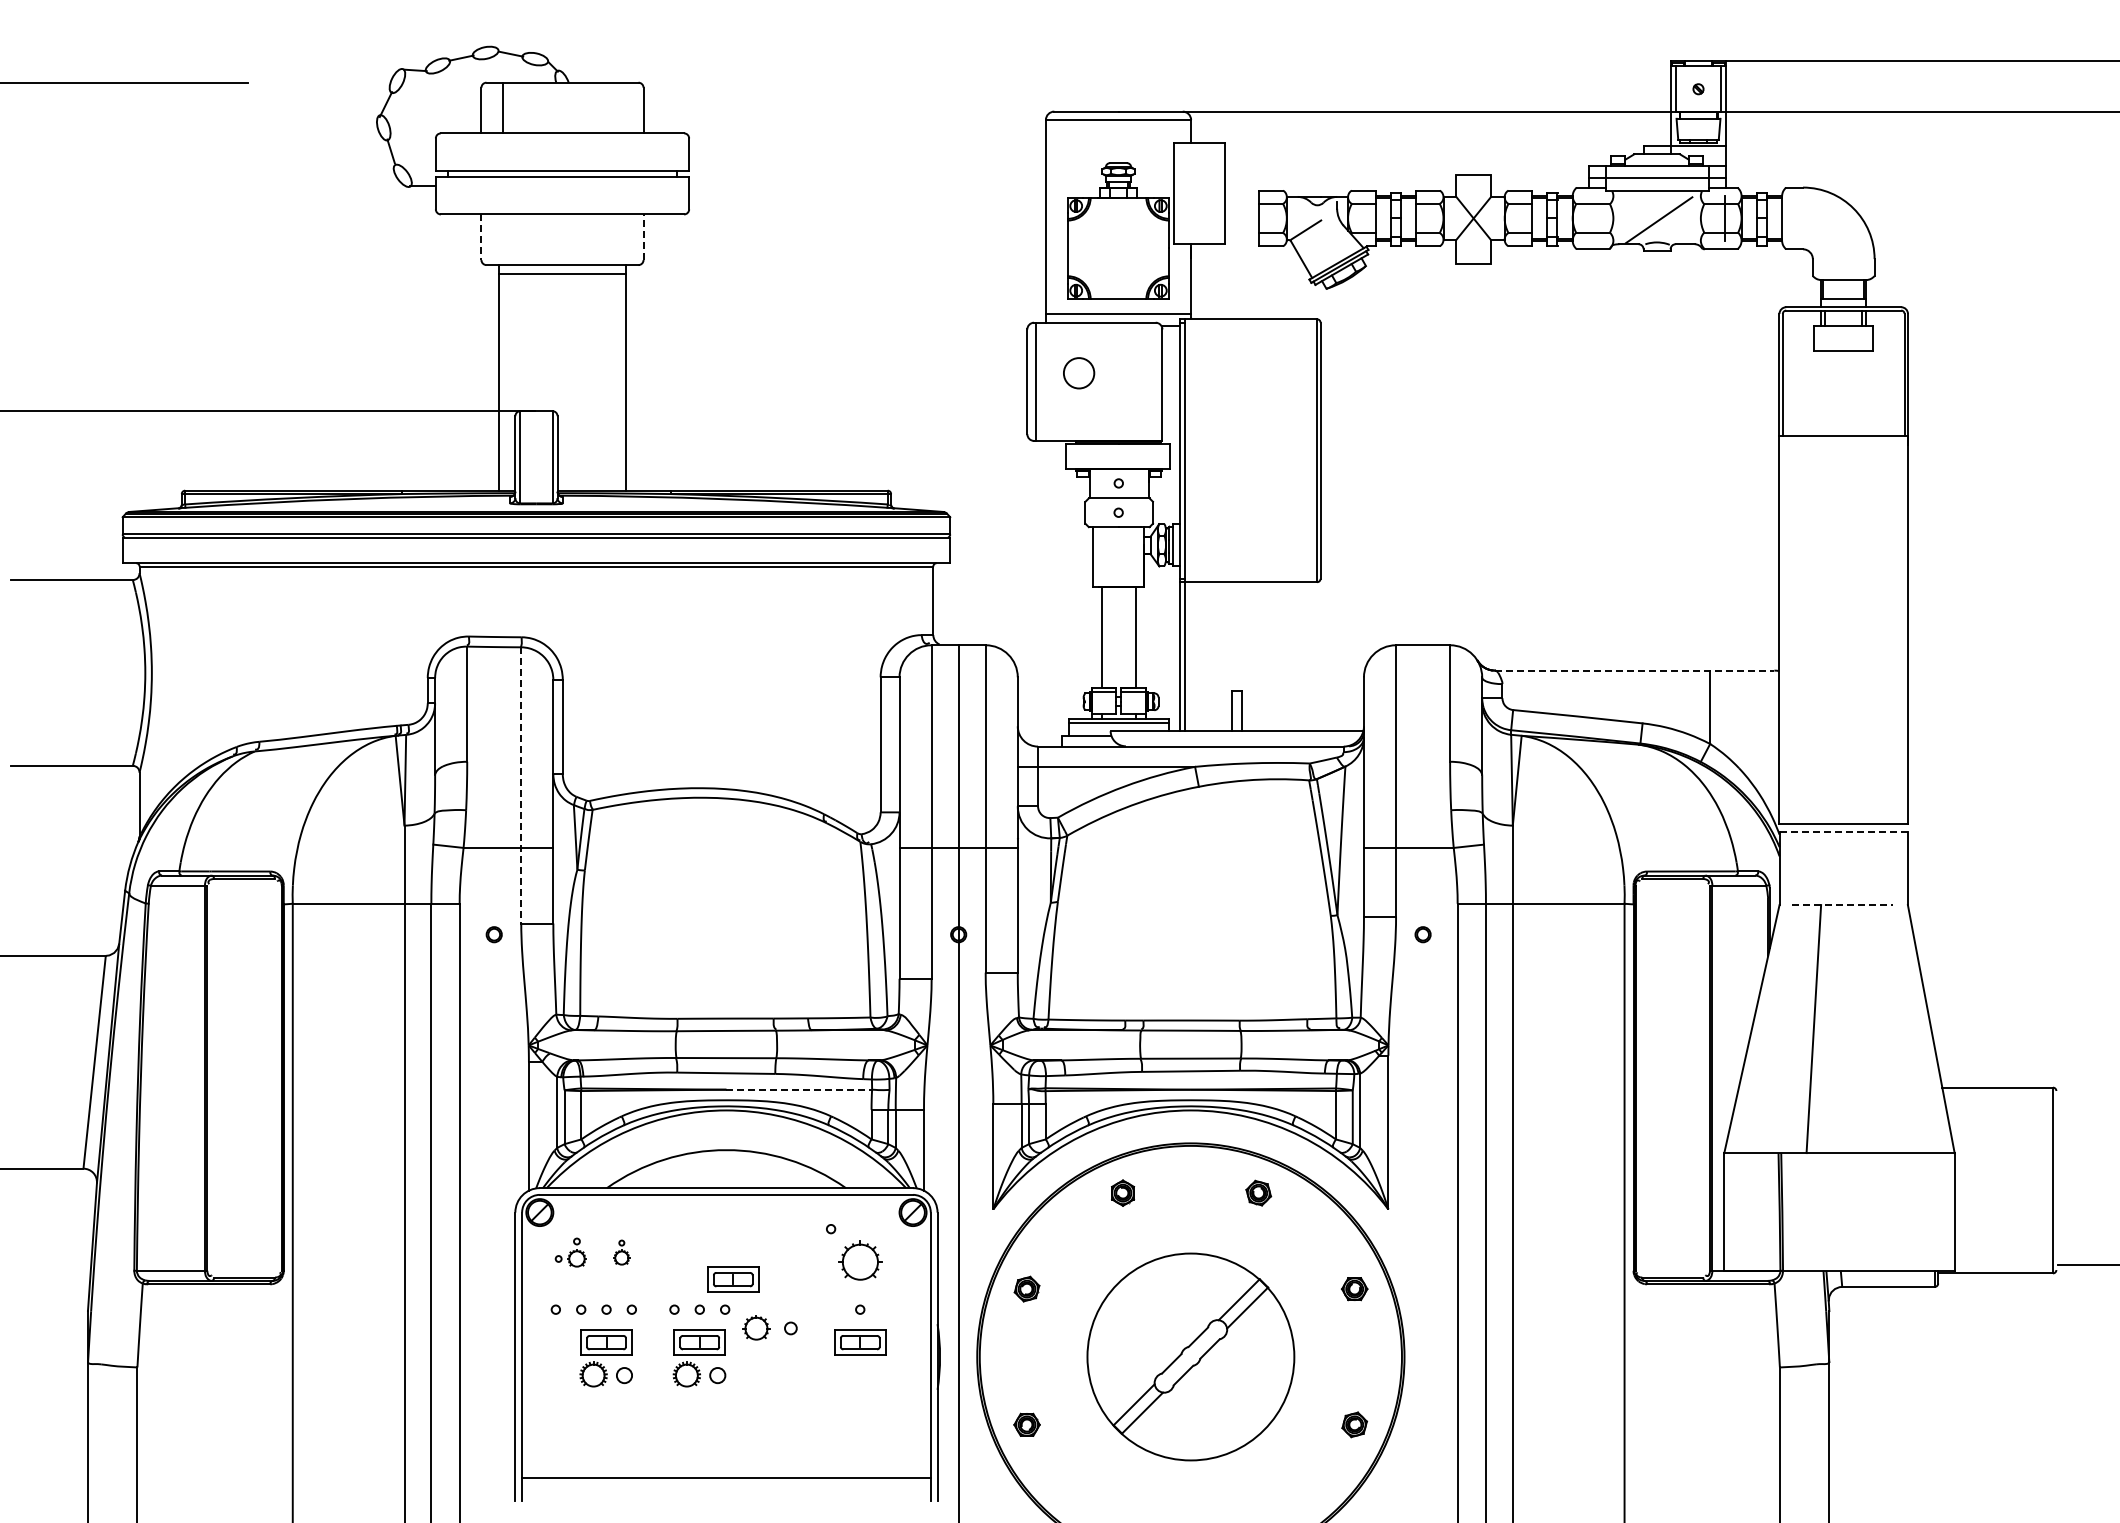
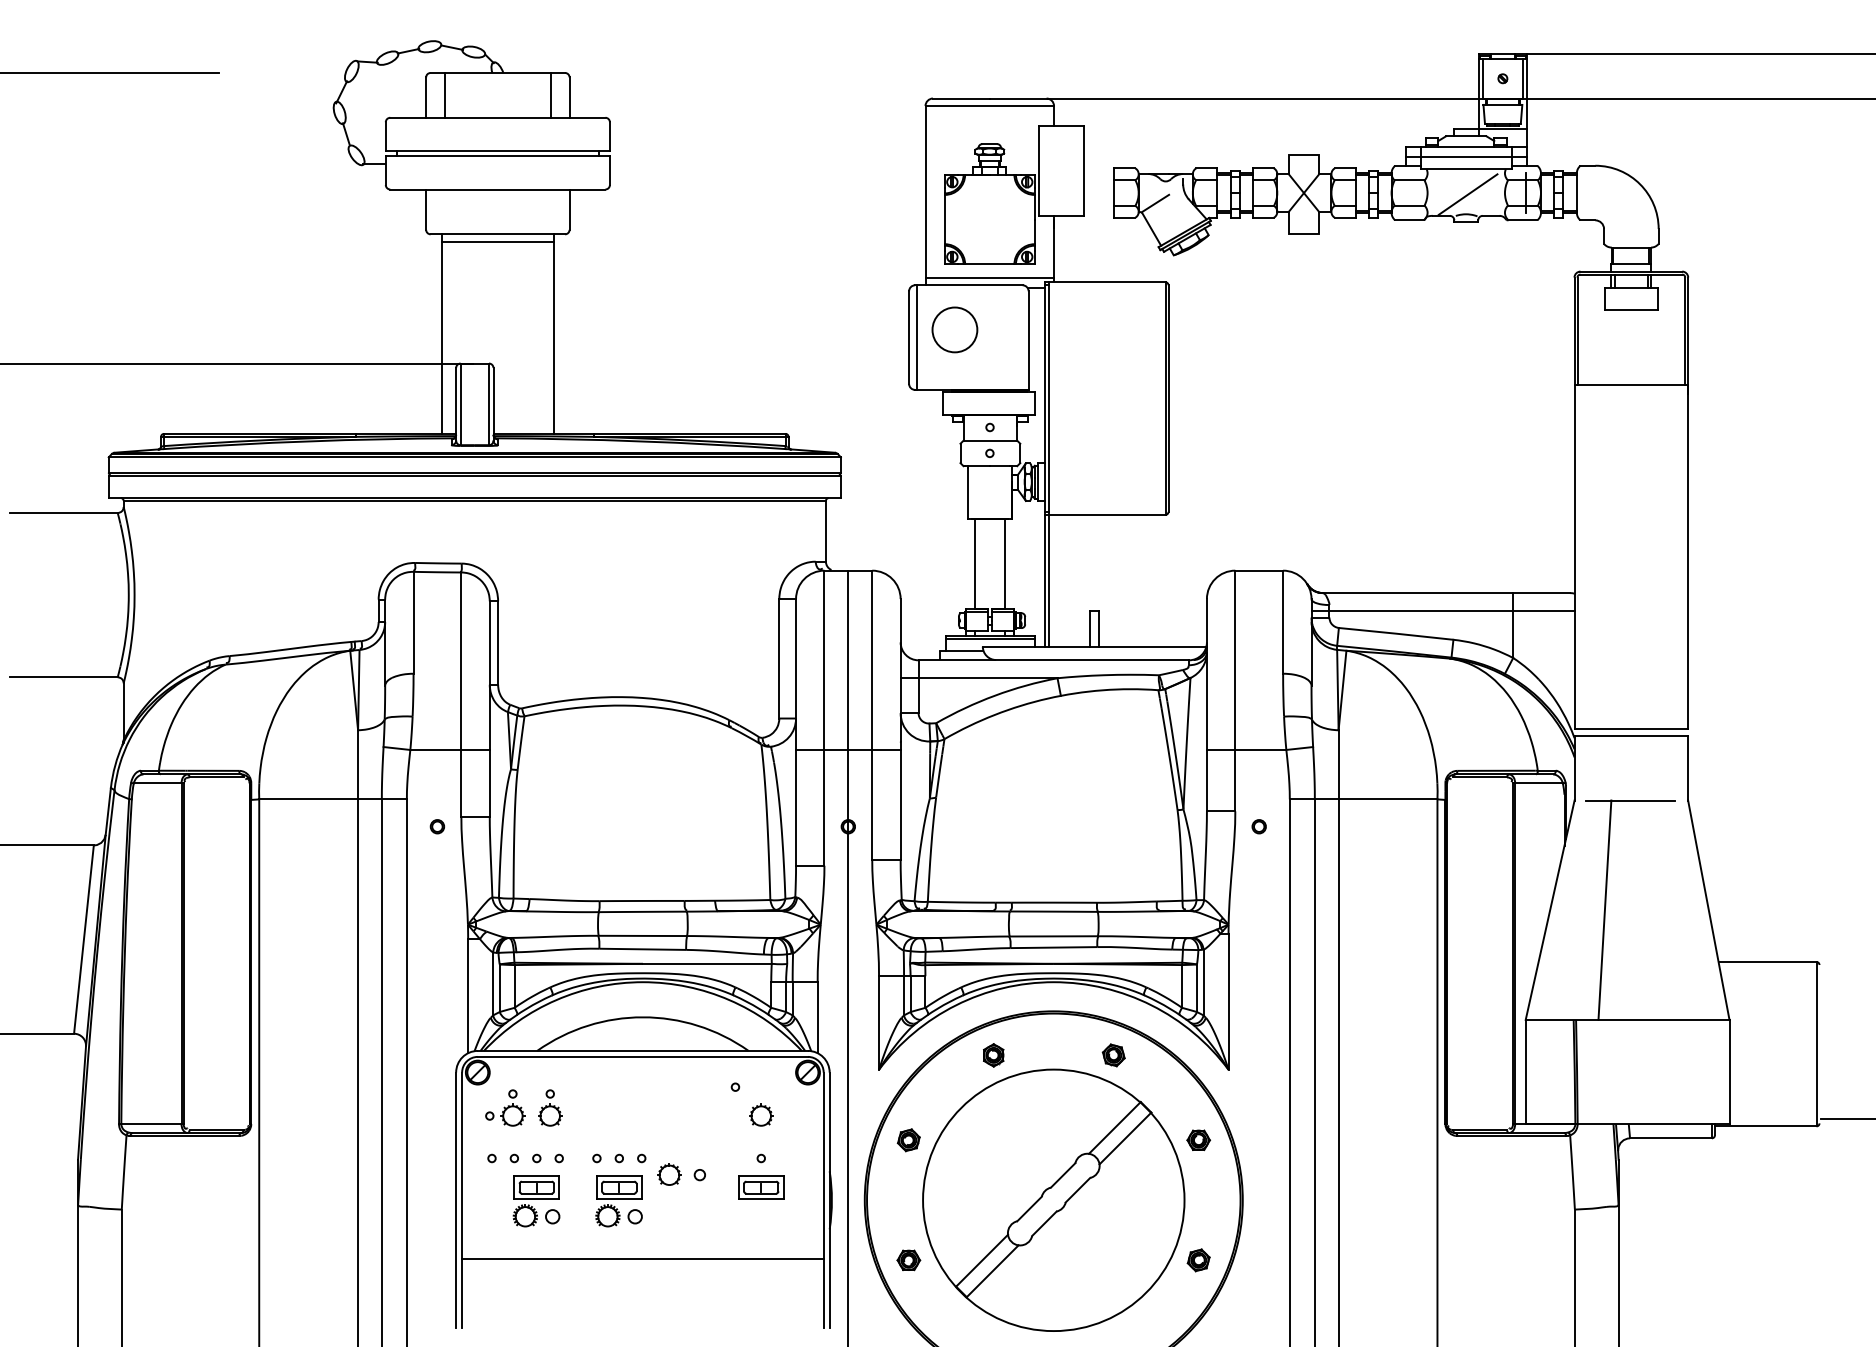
line: (622, 107) -> (550, 94), added
line: (481, 237) -> (426, 209), dashed -> solid
line: (643, 237) -> (569, 209), dashed -> solid
circle: (1078, 373) -> (954, 330), size x1.67
line: (1634, 670) -> (1446, 592), dashed -> solid
line: (1630, 690) -> (1442, 610), added
line: (521, 785) -> (461, 694), dashed -> solid
line: (1844, 832) -> (1632, 736), dashed -> solid
line: (1842, 905) -> (1630, 800), dashed -> solid
line: (799, 1089) -> (707, 963), dashed -> solid
part: (570, 1252) -> (504, 1107), size x1.43
part: (621, 1252) -> (550, 1107), size x1.67
part: (859, 1260) -> (760, 1114), size x0.62
part: (733, 1279) -> (649, 1131), removed
part: (1190, 1356) -> (1053, 1199), size x1.43
line: (726, 1477) -> (642, 1258), moved

